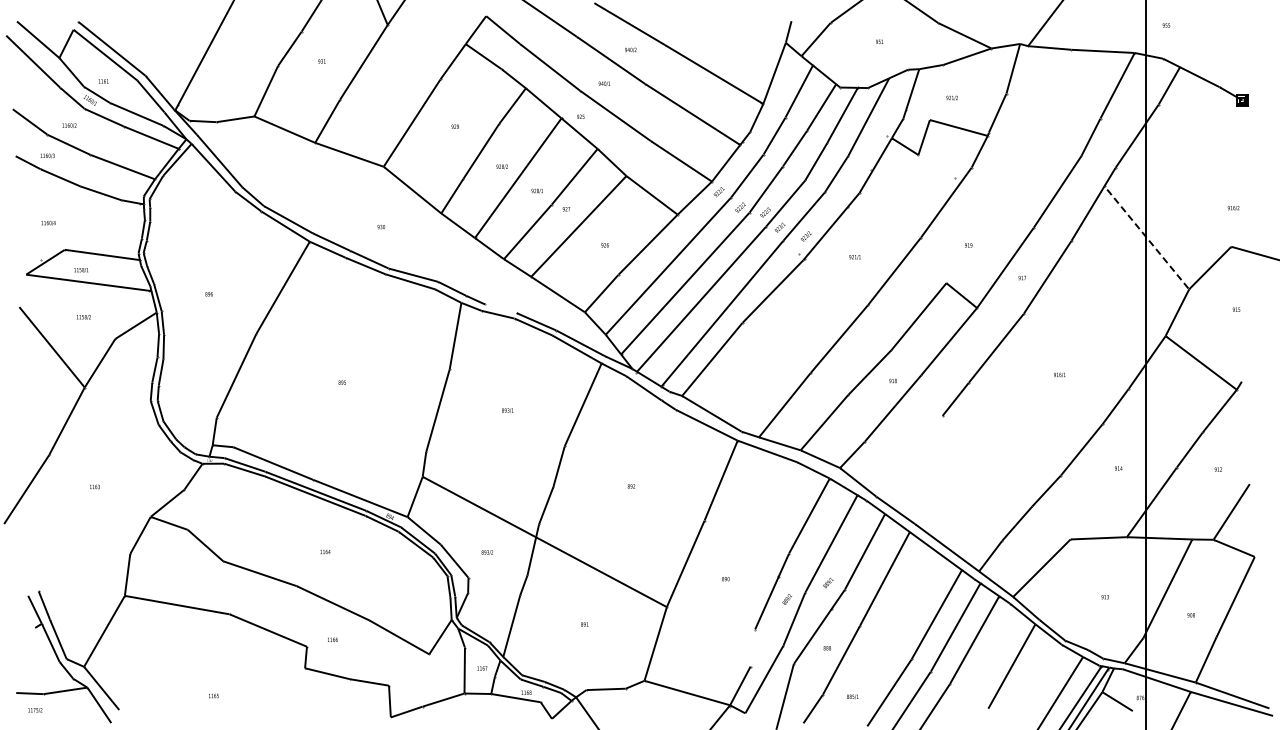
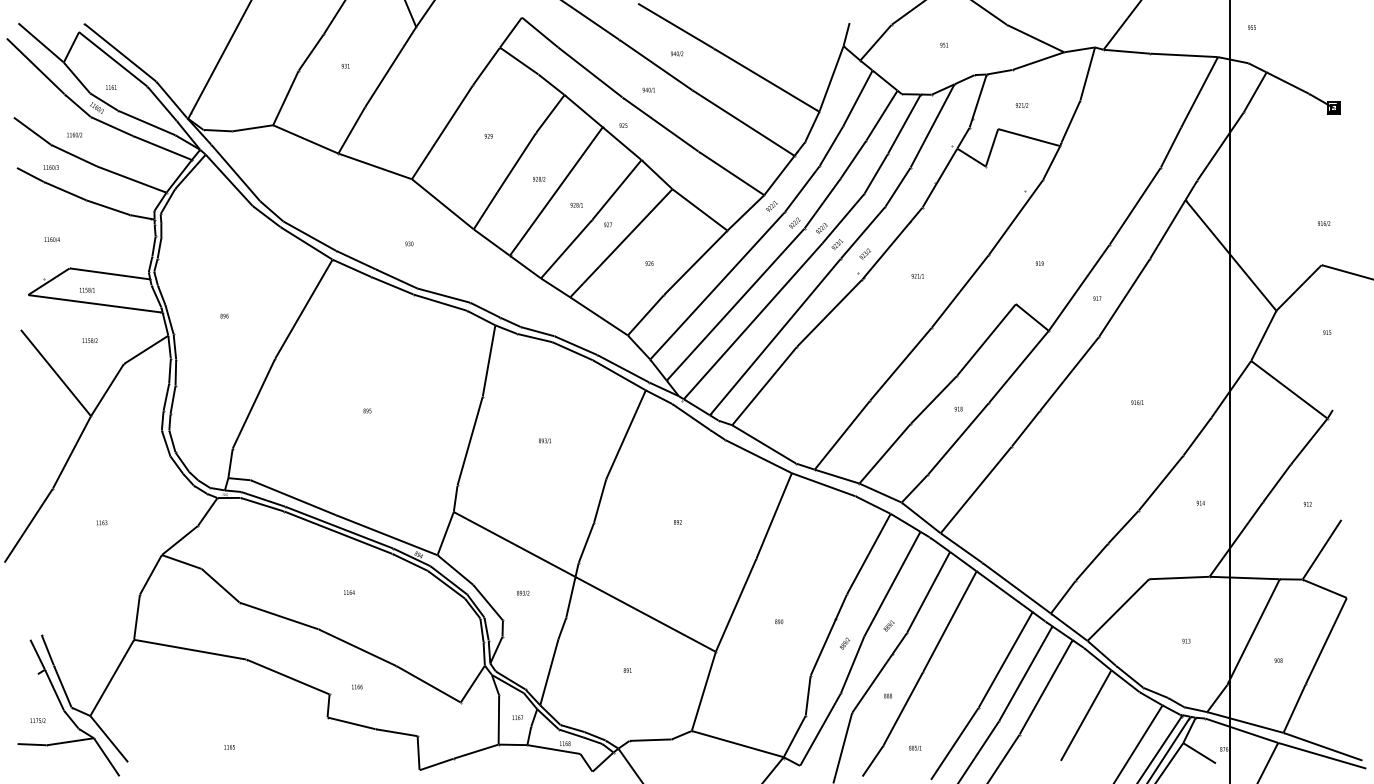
line: (1146, 237) -> (1230, 255), dashed -> solid
line: (500, 308) -> (537, 331), added
line: (909, 455) -> (976, 489), added
line: (752, 647) -> (807, 695), added
text: (35, 710) -> (38, 720), moved

